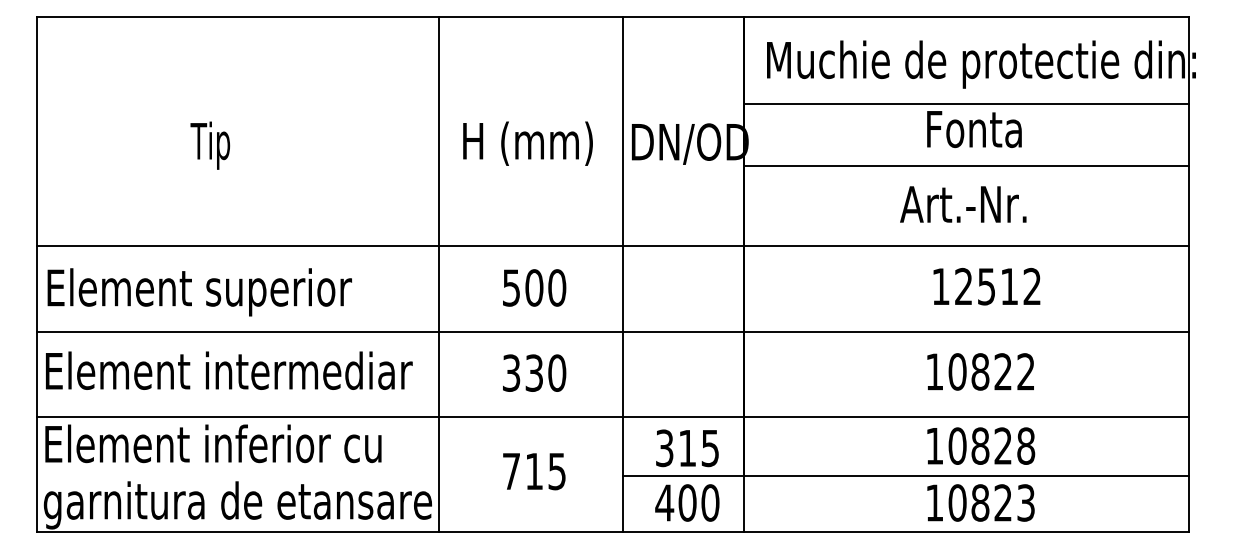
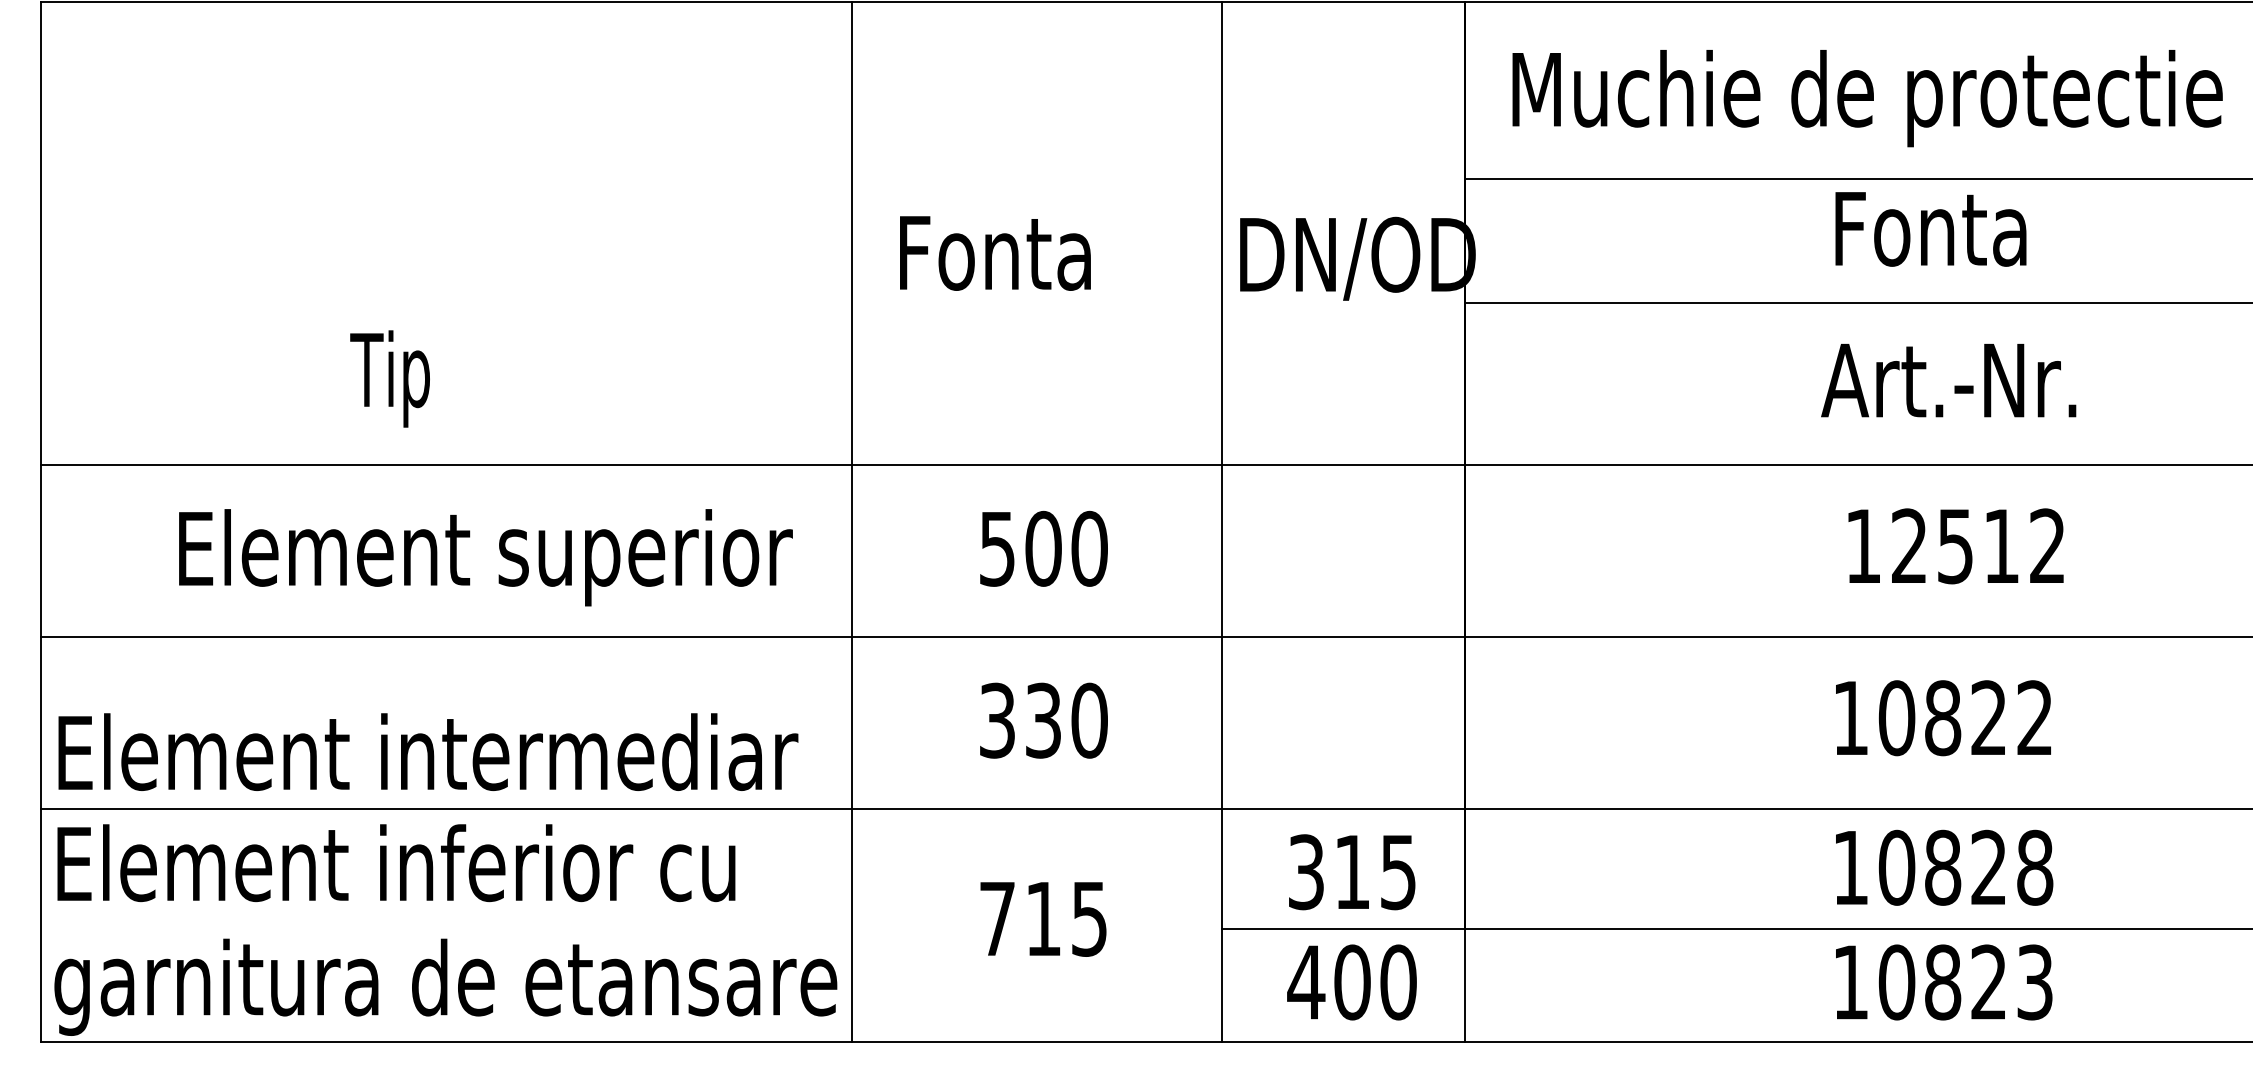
text: (529, 143) -> (1033, 257), H (mm) -> Fonta
text: (210, 145) -> (390, 378), moved
text: (963, 204) -> (1949, 380), moved
text: (199, 292) -> (485, 558), moved
text: (229, 370) -> (428, 751), moved

